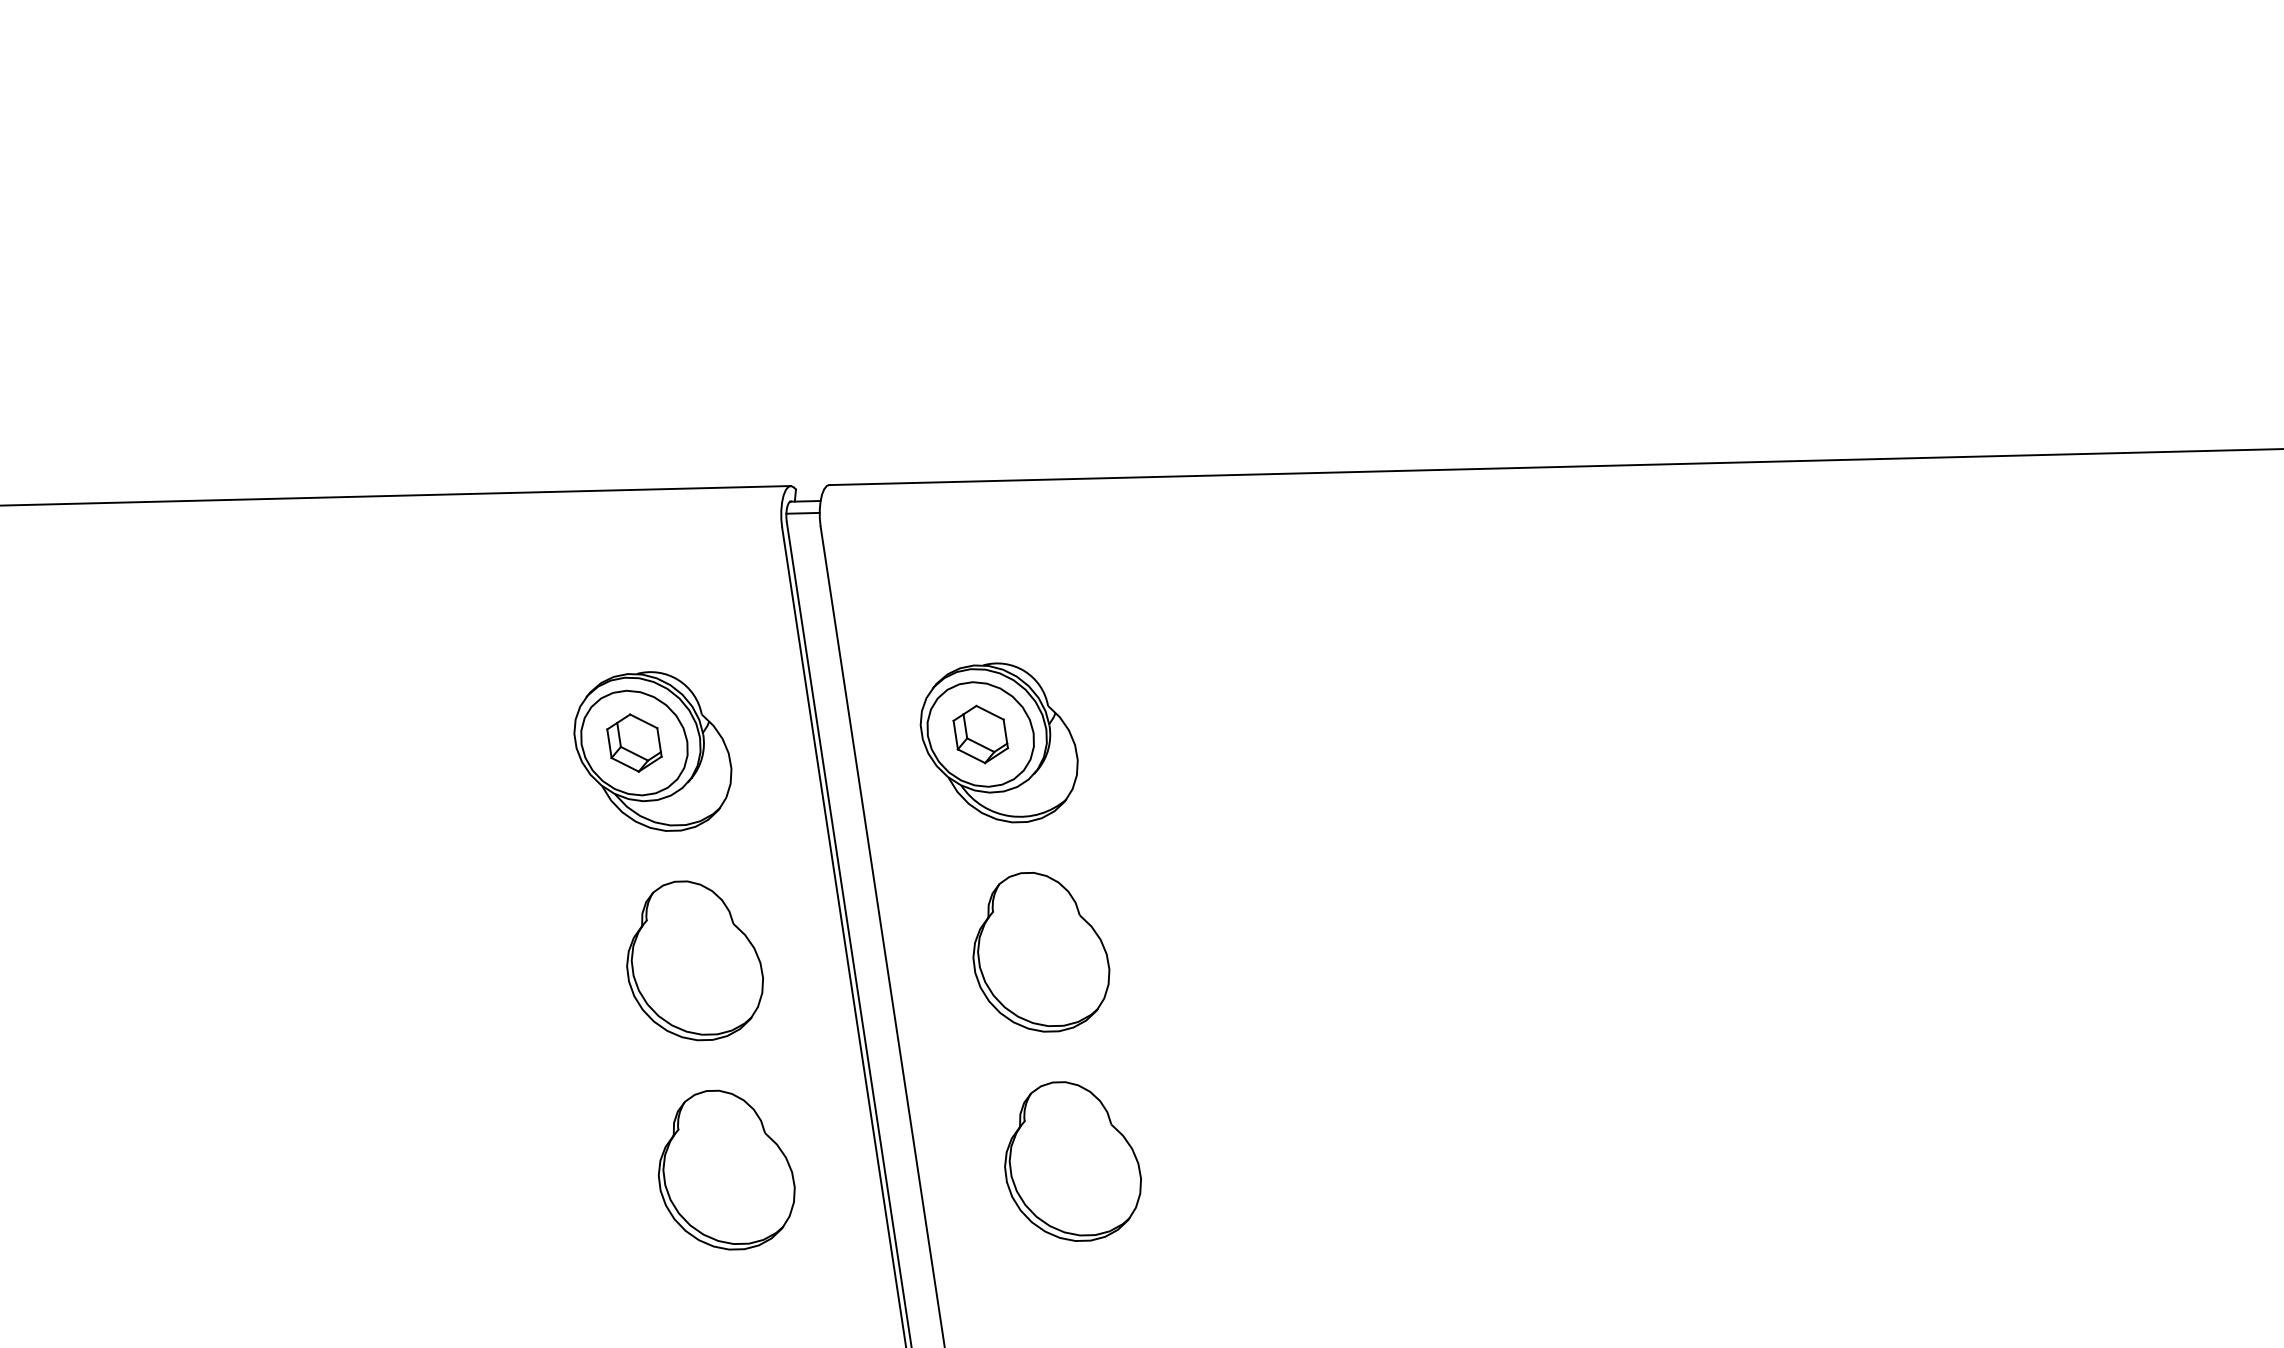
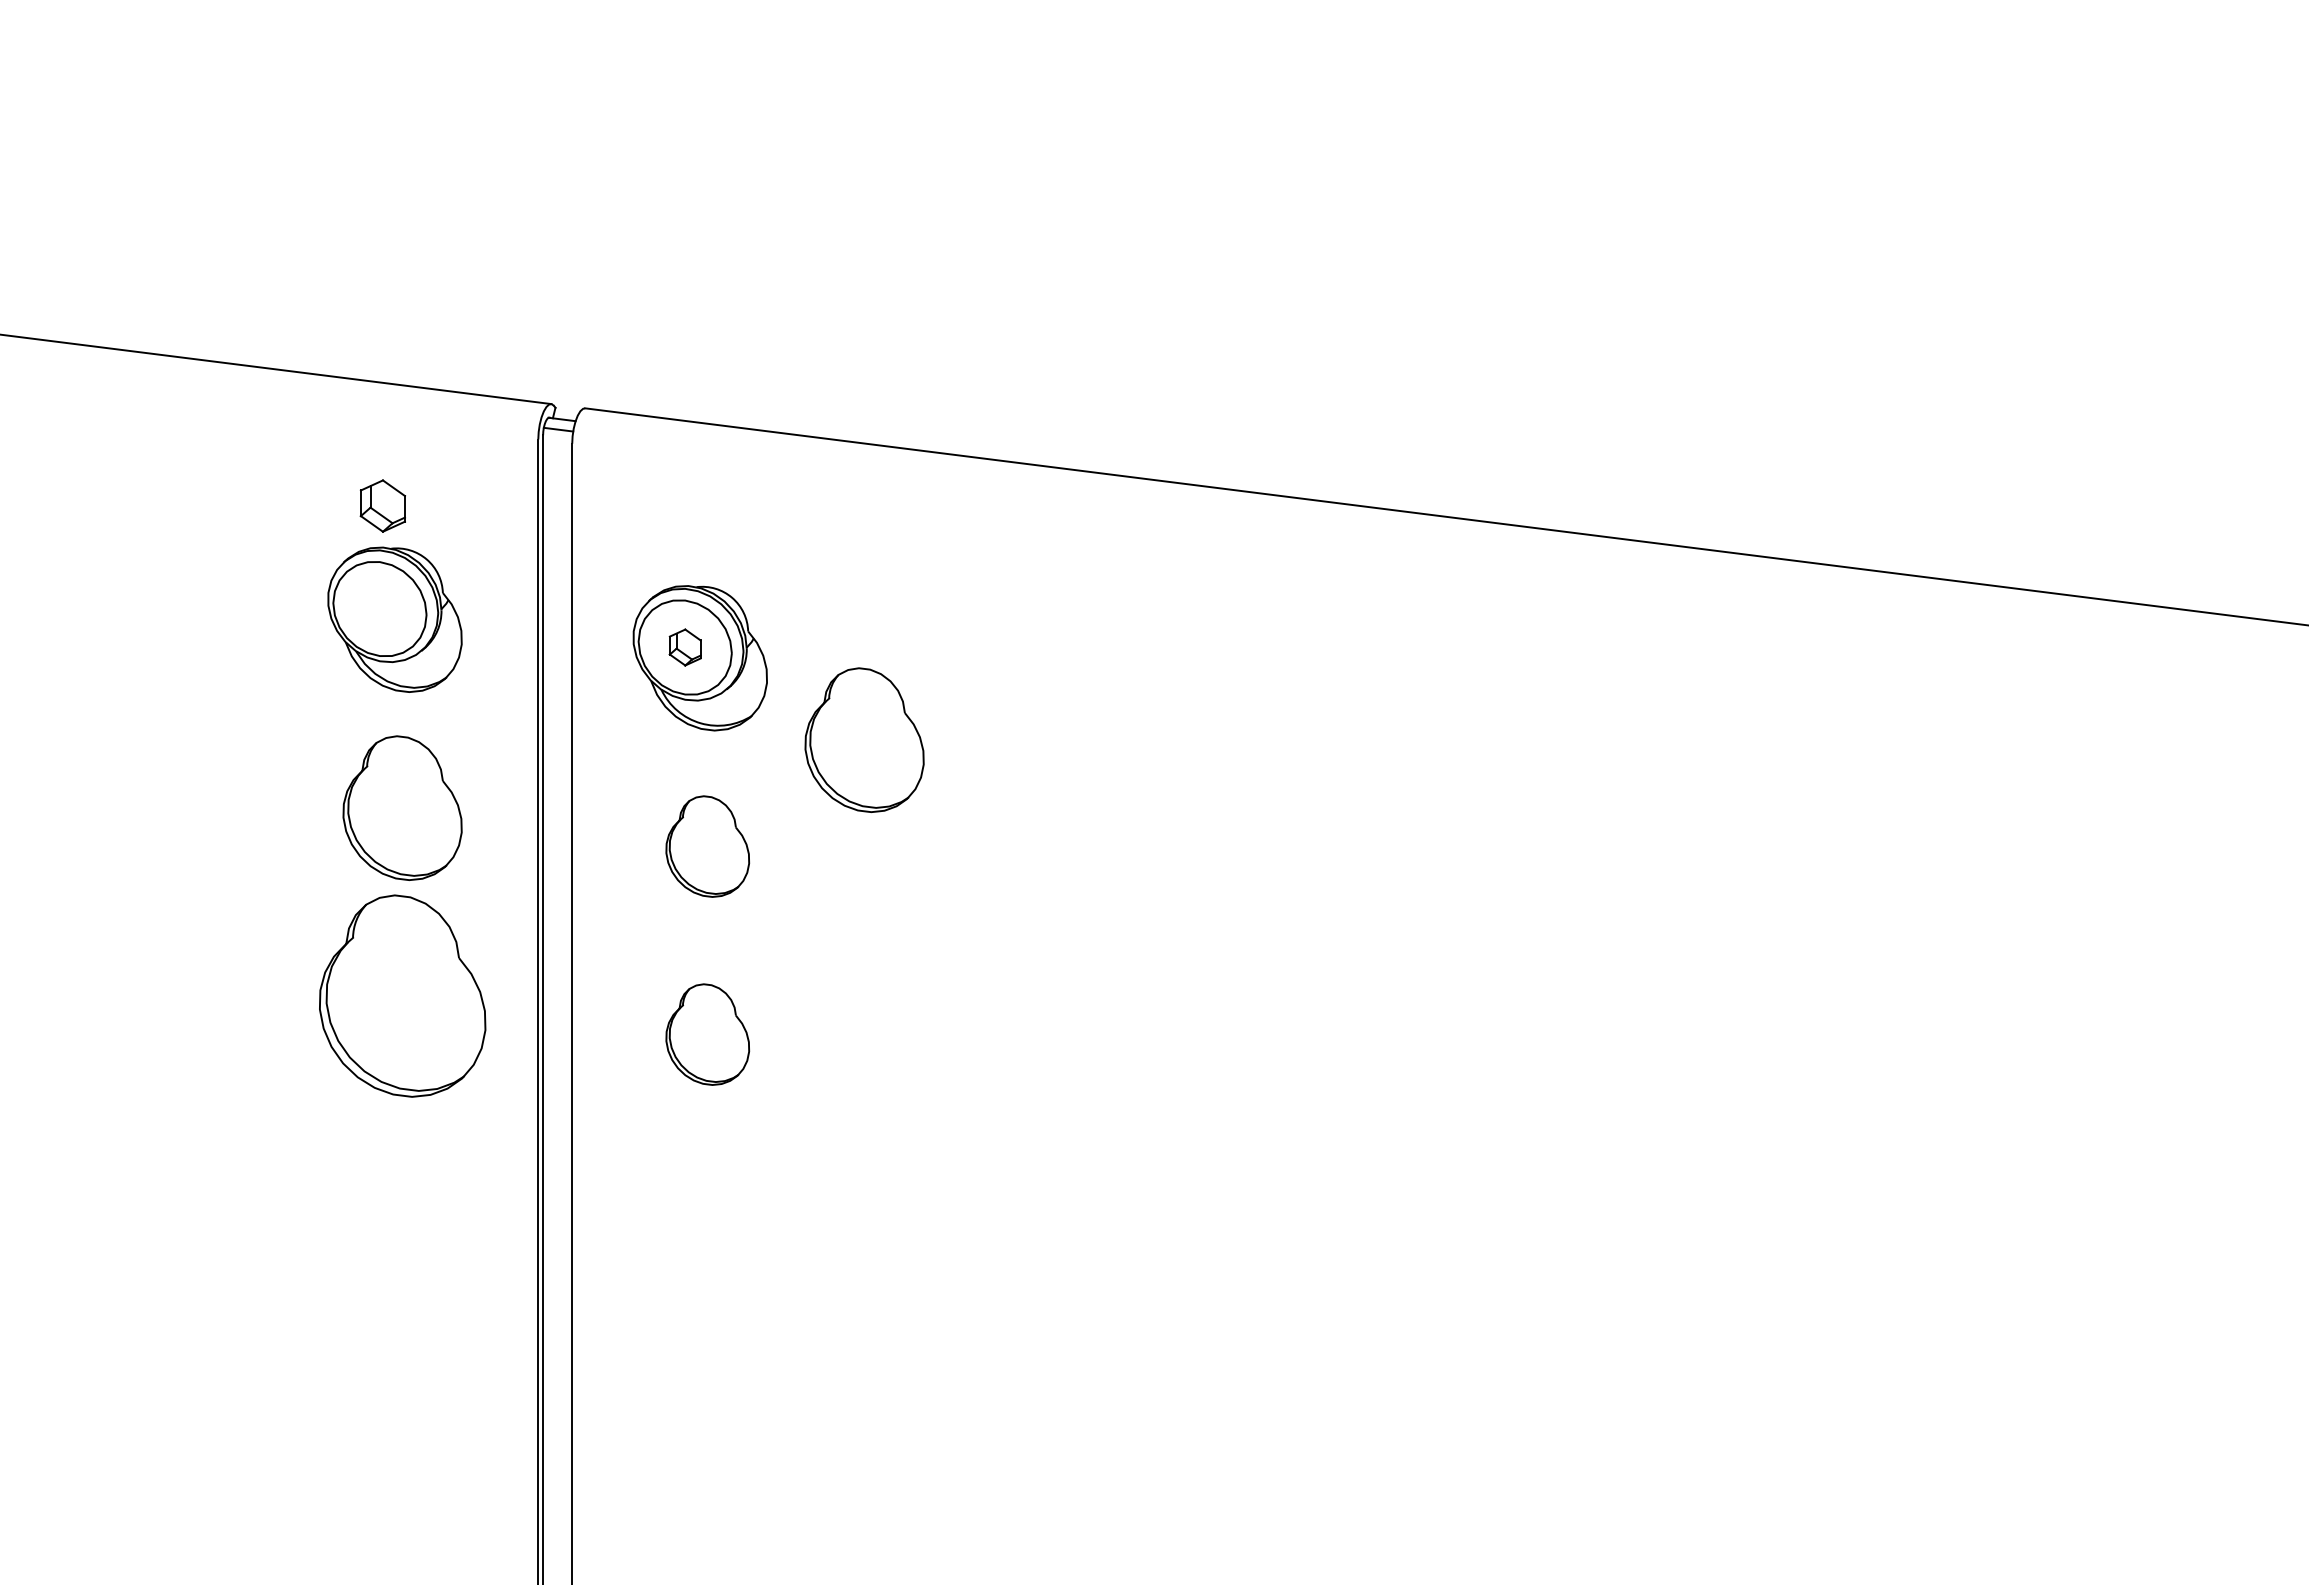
part: (981, 734) -> (685, 647), size x0.7
part: (633, 742) -> (382, 505), moved
part: (1195, 806) -> (864, 739), added
part: (1039, 952) -> (707, 846), size x0.7
part: (1070, 1161) -> (707, 1034), size x0.7
part: (724, 1170) -> (402, 996), size x1.4

